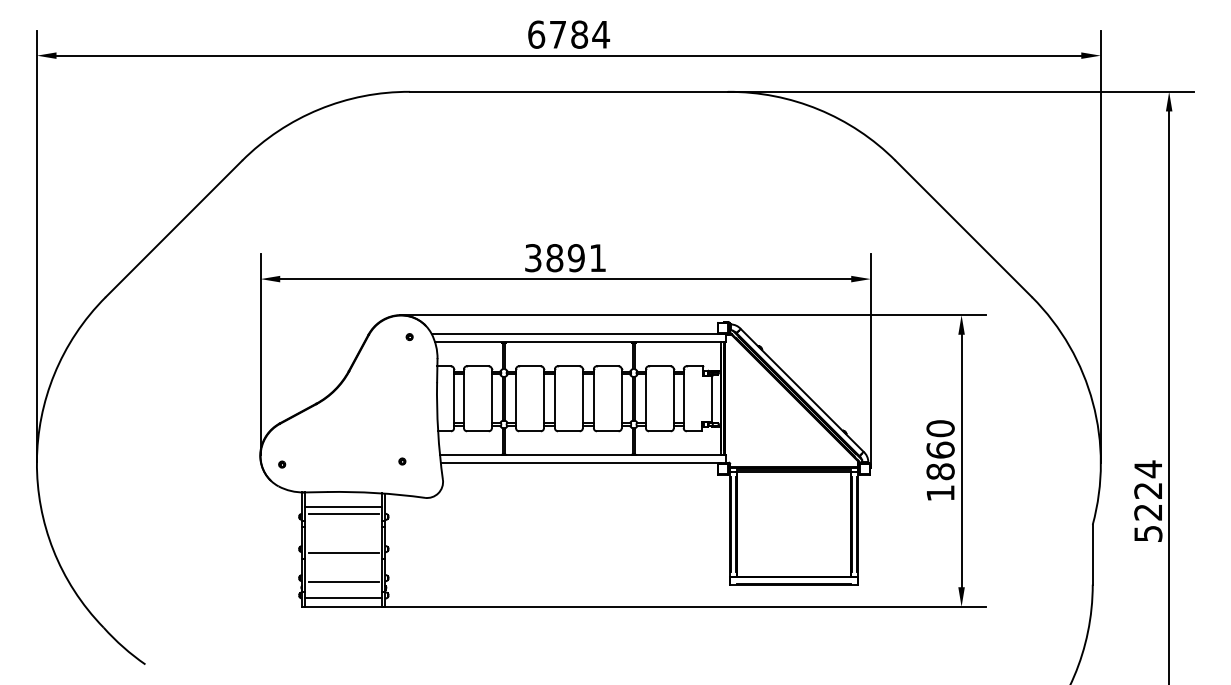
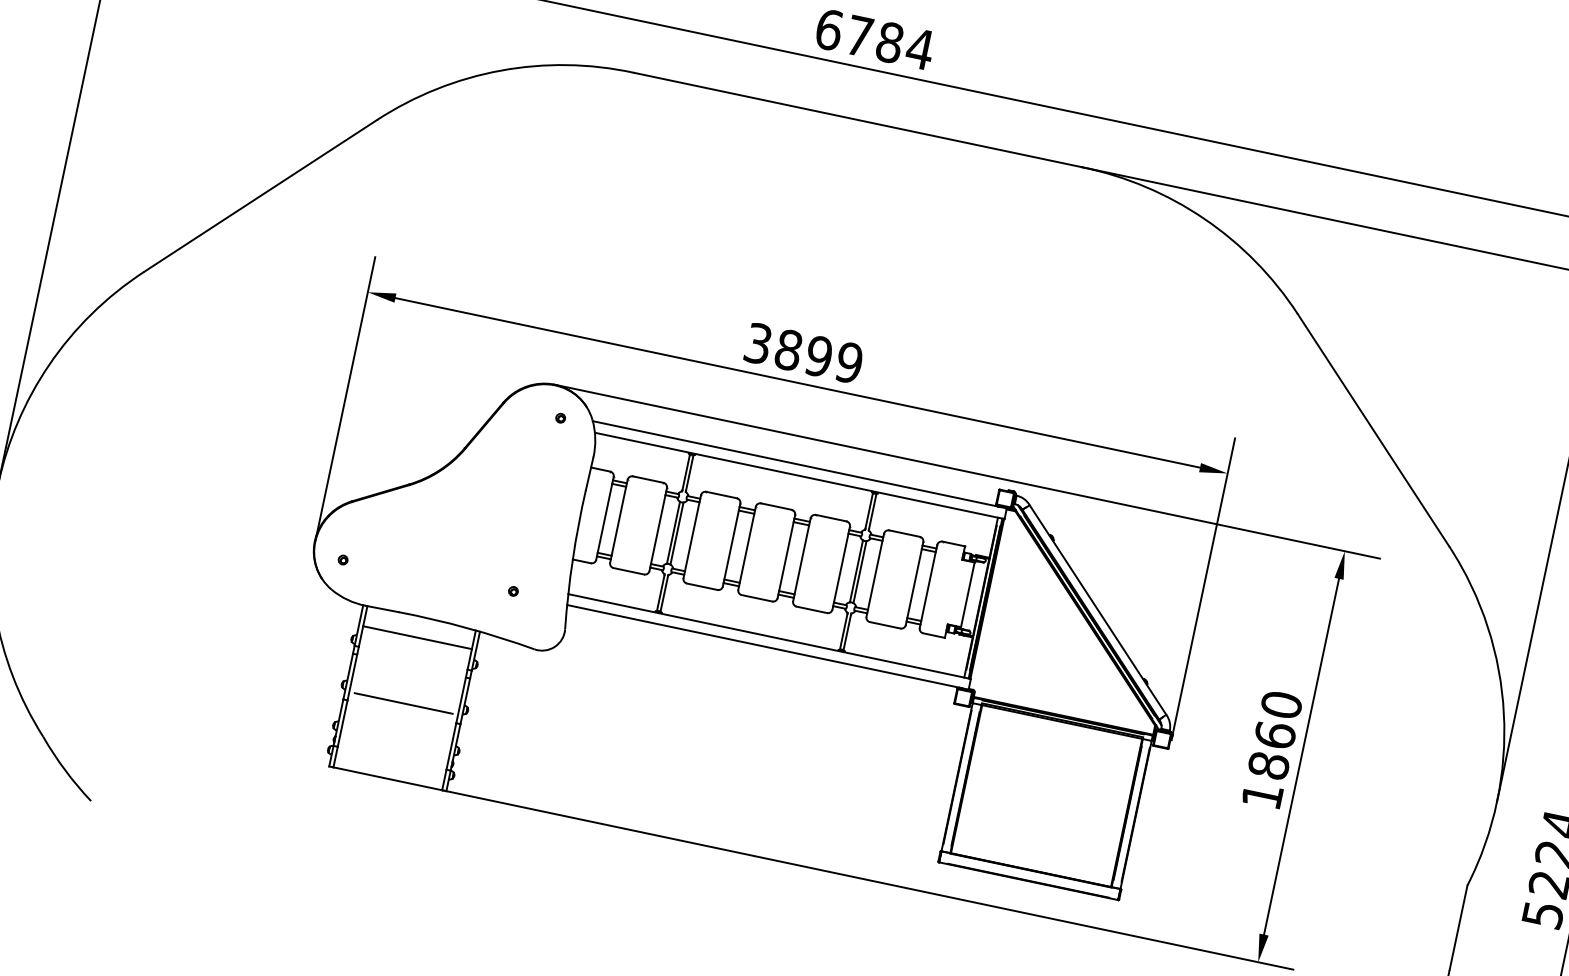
text: (597, 258) -> (848, 363), 3891 -> 3899
line: (343, 514) -> (414, 648), removed
line: (343, 582) -> (394, 744), removed
line: (343, 597) -> (390, 765), removed

